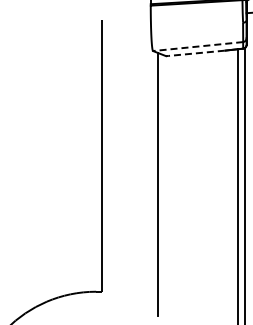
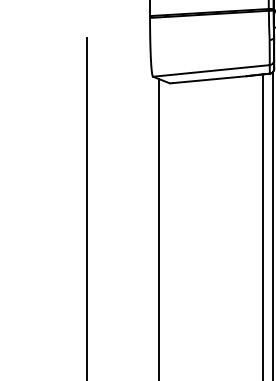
line: (197, 46) -> (210, 70), dashed -> solid
line: (196, 53) -> (209, 79), dashed -> solid

